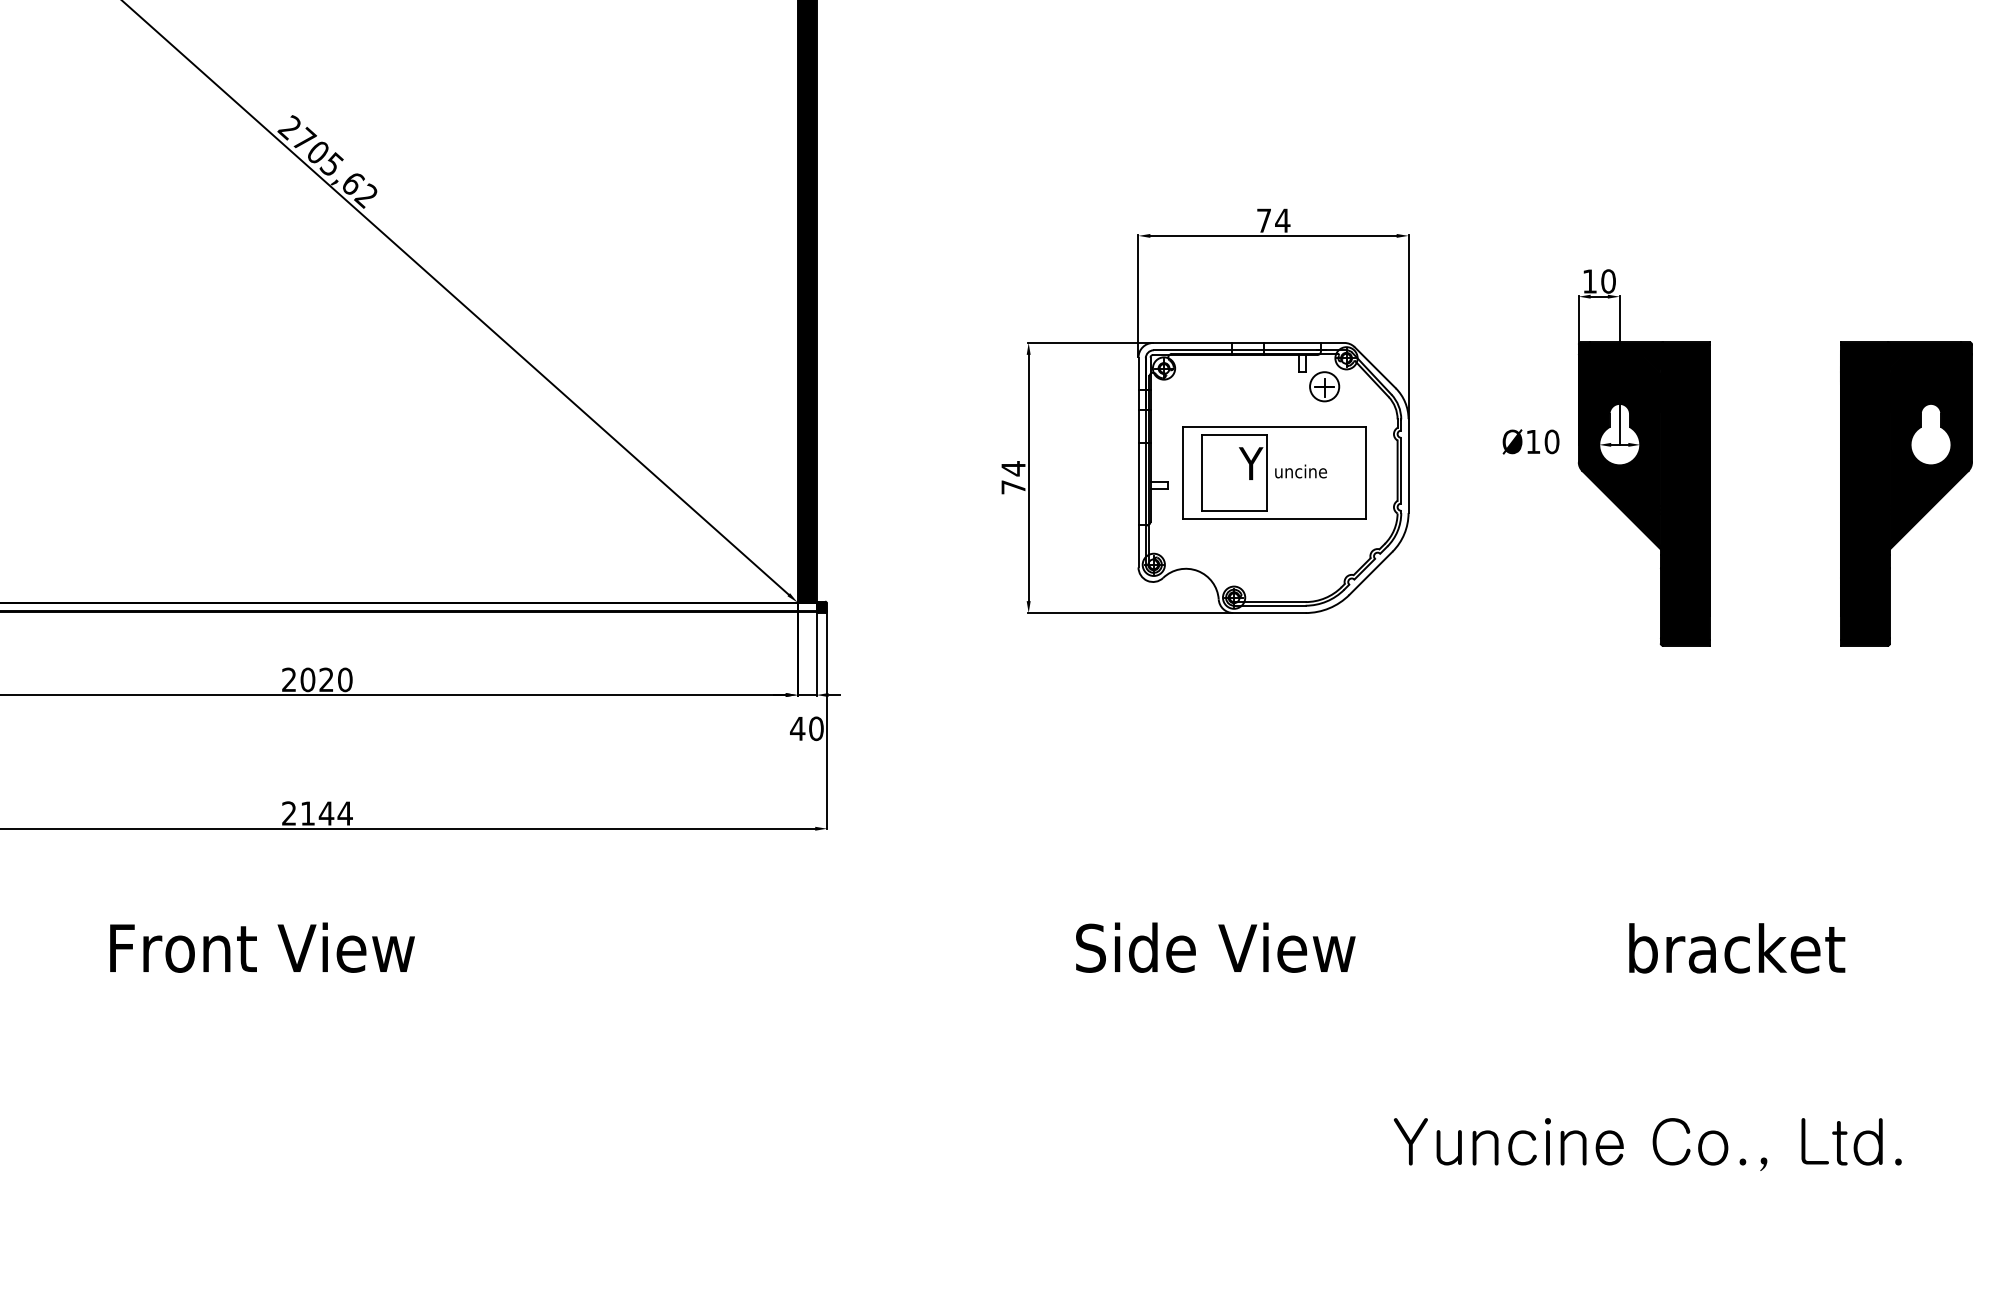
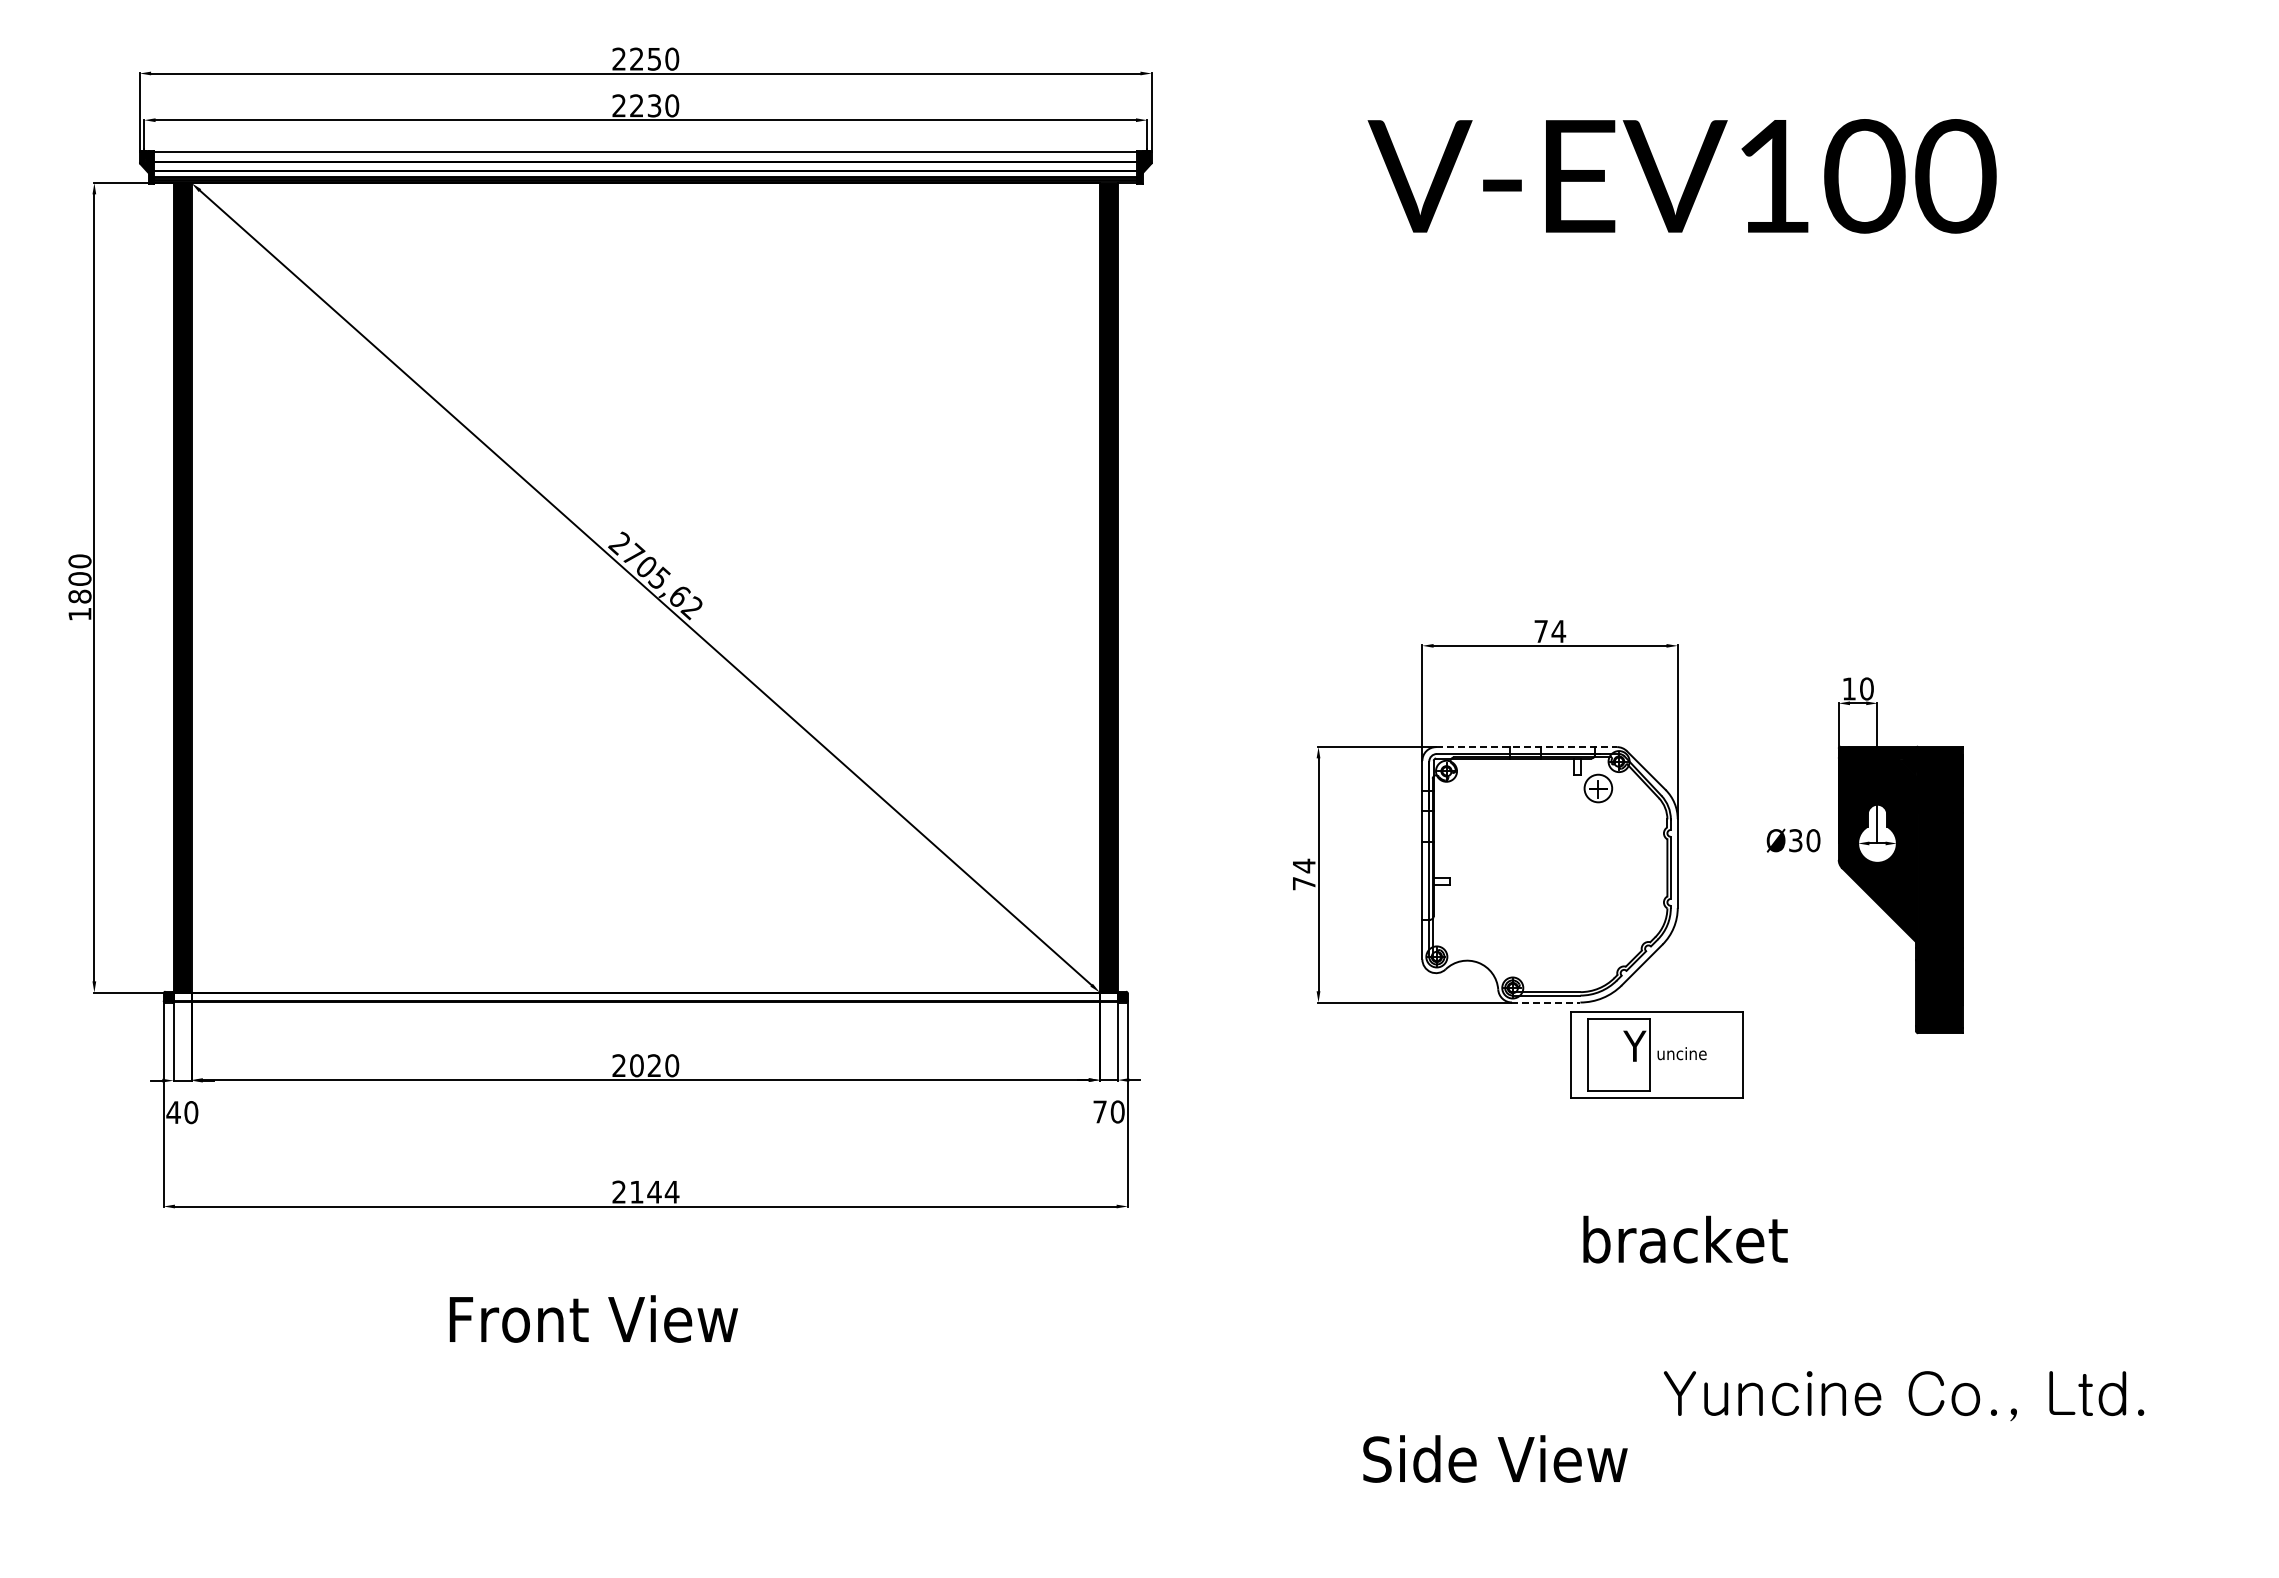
line: (1249, 343) -> (1527, 747), solid -> dashed
text: (1533, 441) -> (1795, 840), Ø10 -> Ø30
part: (1273, 472) -> (1656, 1054), moved
part: (1906, 493) -> (2148, 889), removed
line: (1269, 613) -> (1546, 1002), solid -> dashed
text: (797, 728) -> (1099, 1111), 40 -> 70
text: (1215, 947) -> (1495, 1458), moved
text: (1737, 948) -> (1685, 1239), moved
text: (1648, 1144) -> (1904, 1396), moved

